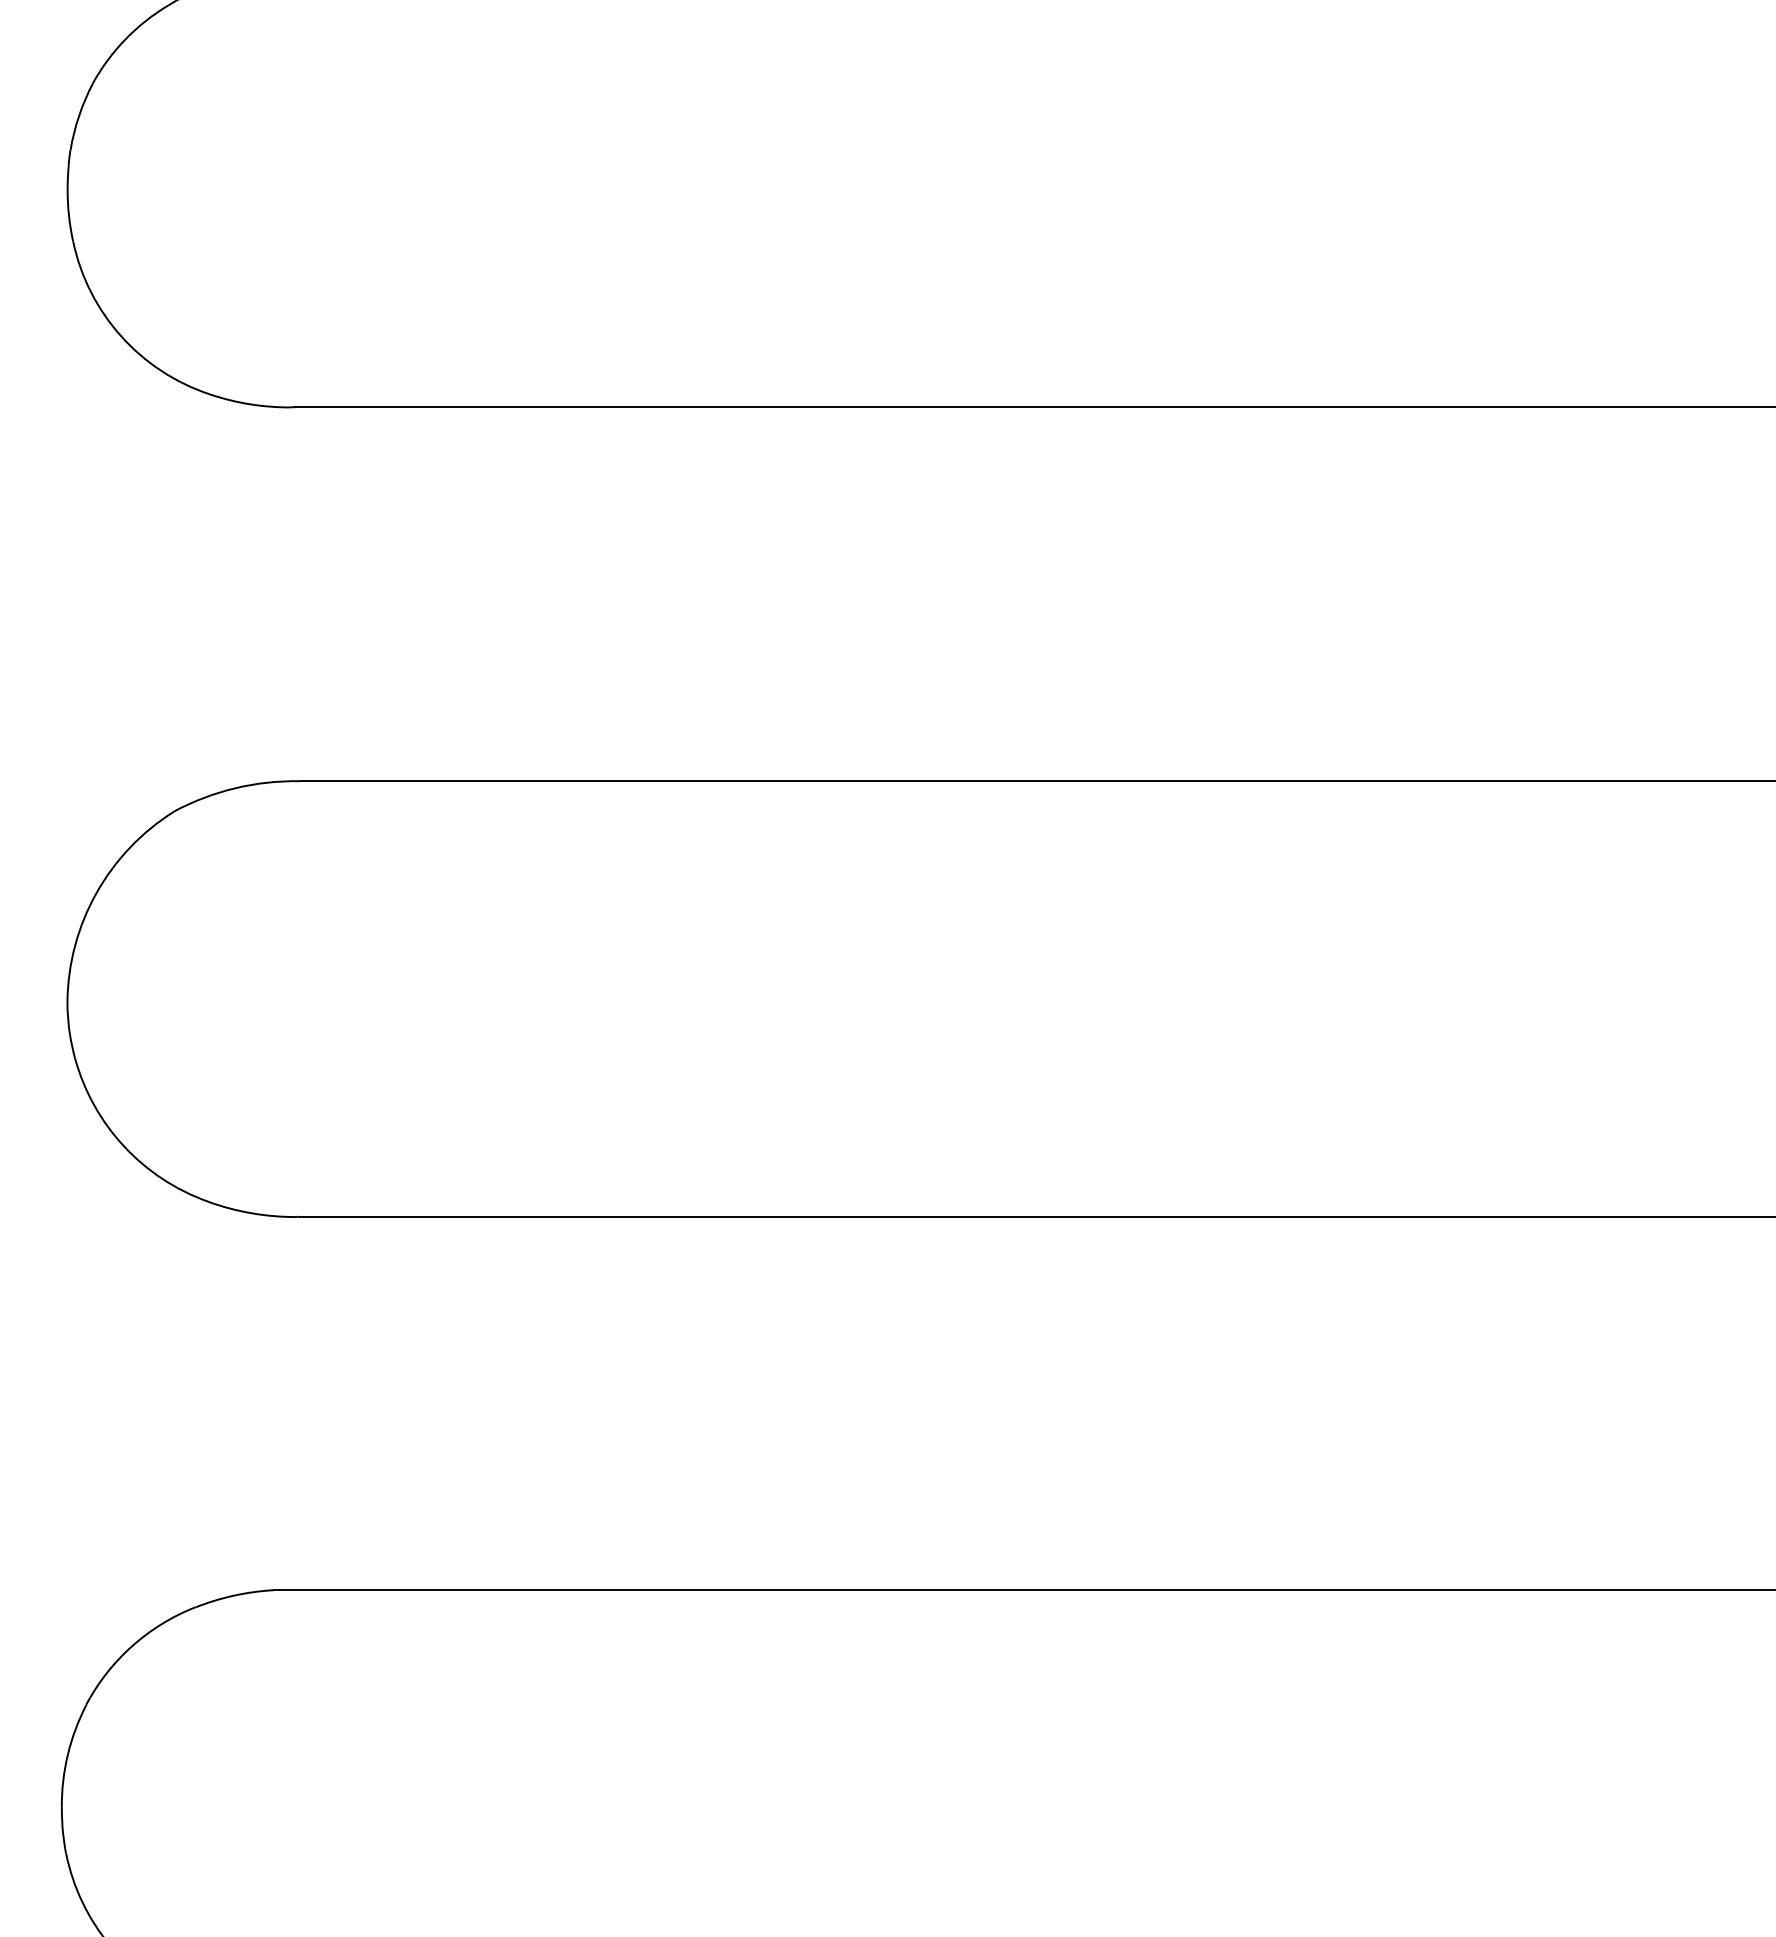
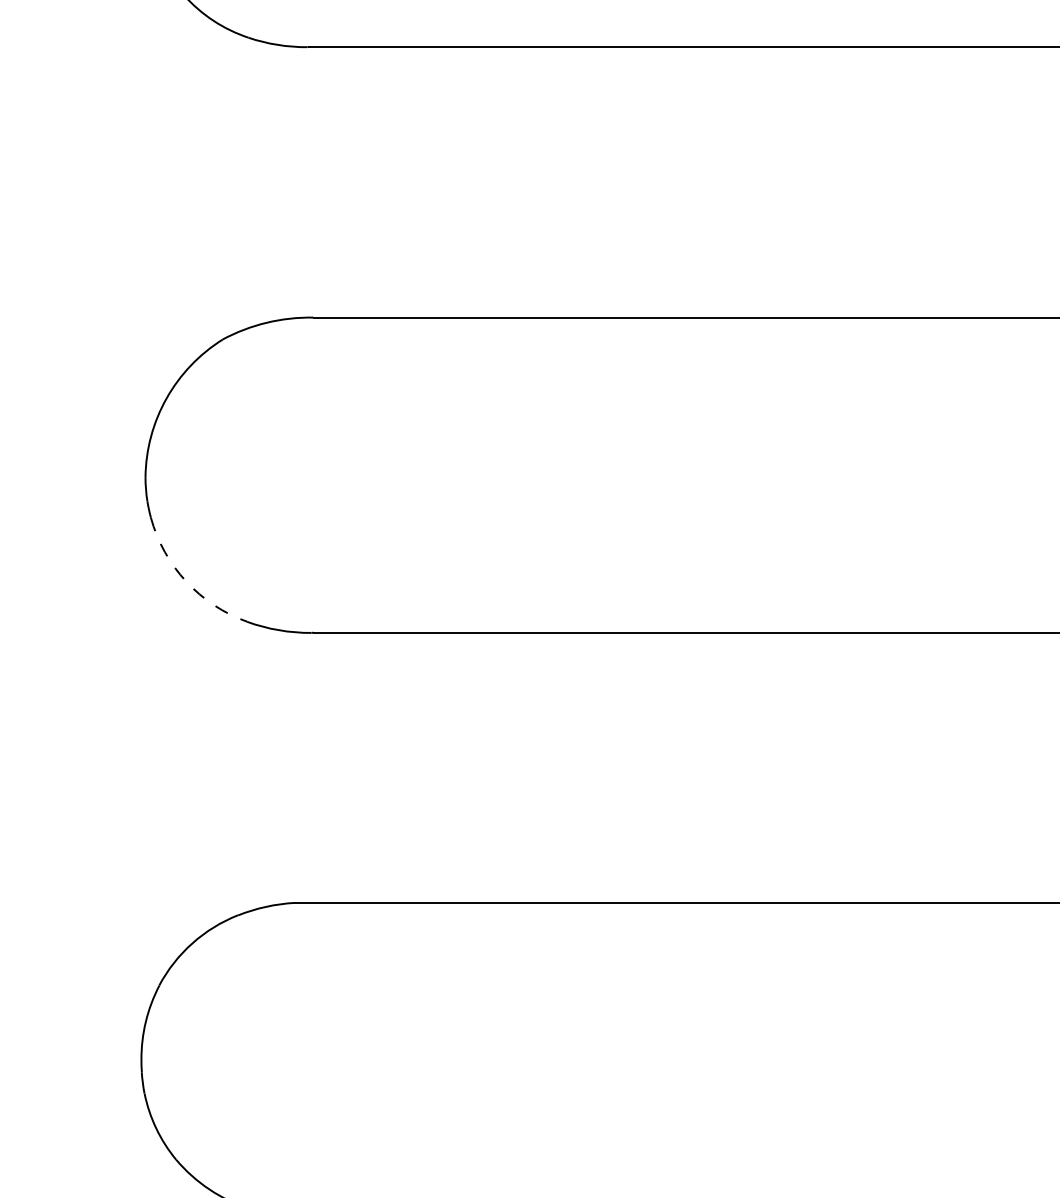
arc: (123, 1146) -> (186, 581), solid -> dashed

